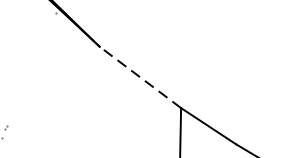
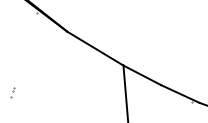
line: (140, 77) -> (95, 48), dashed -> solid

